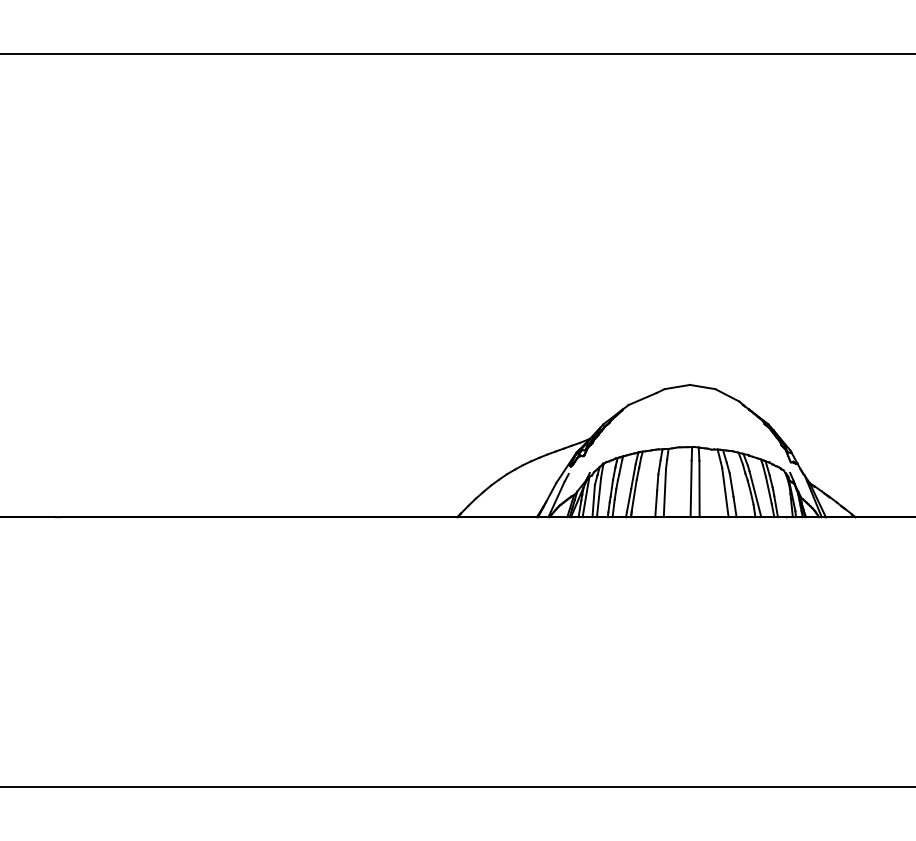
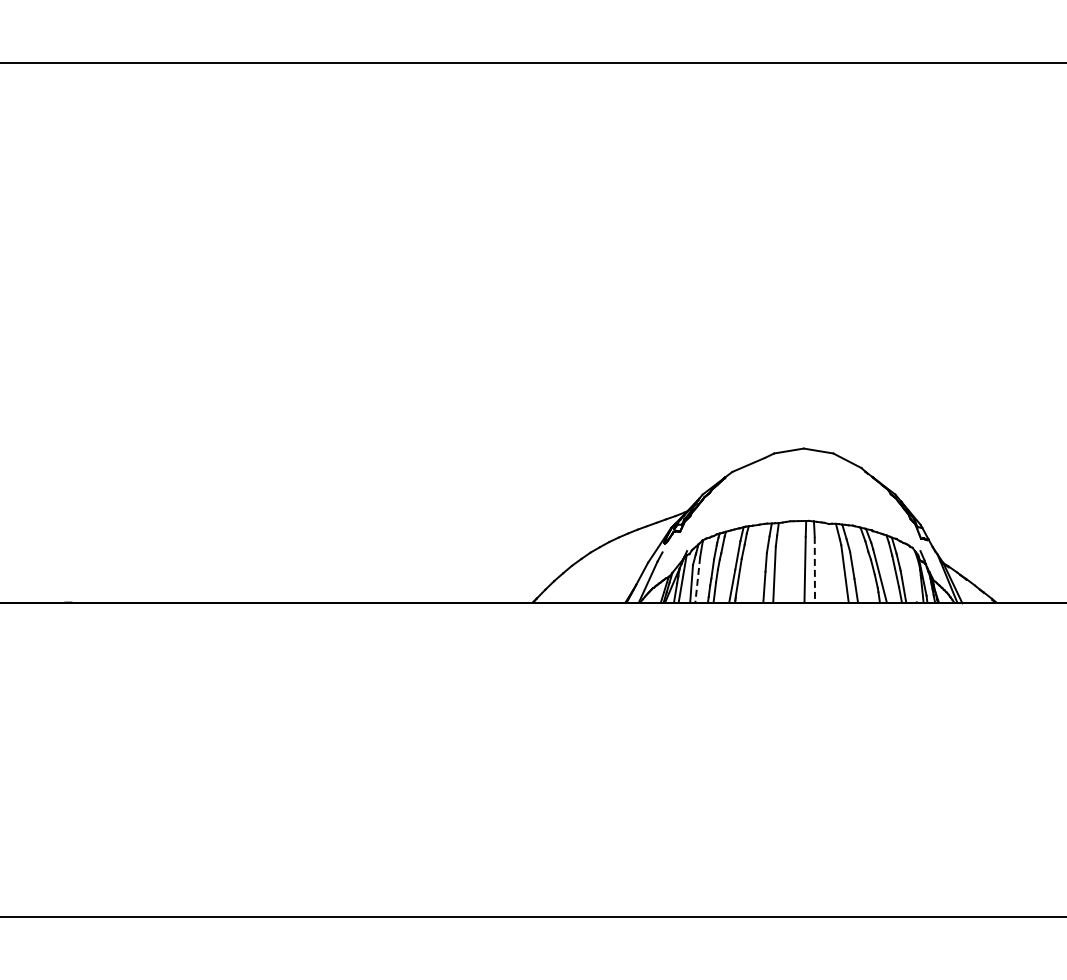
line: (699, 488) -> (814, 569), solid -> dashed
line: (598, 497) -> (697, 579), solid -> dashed

